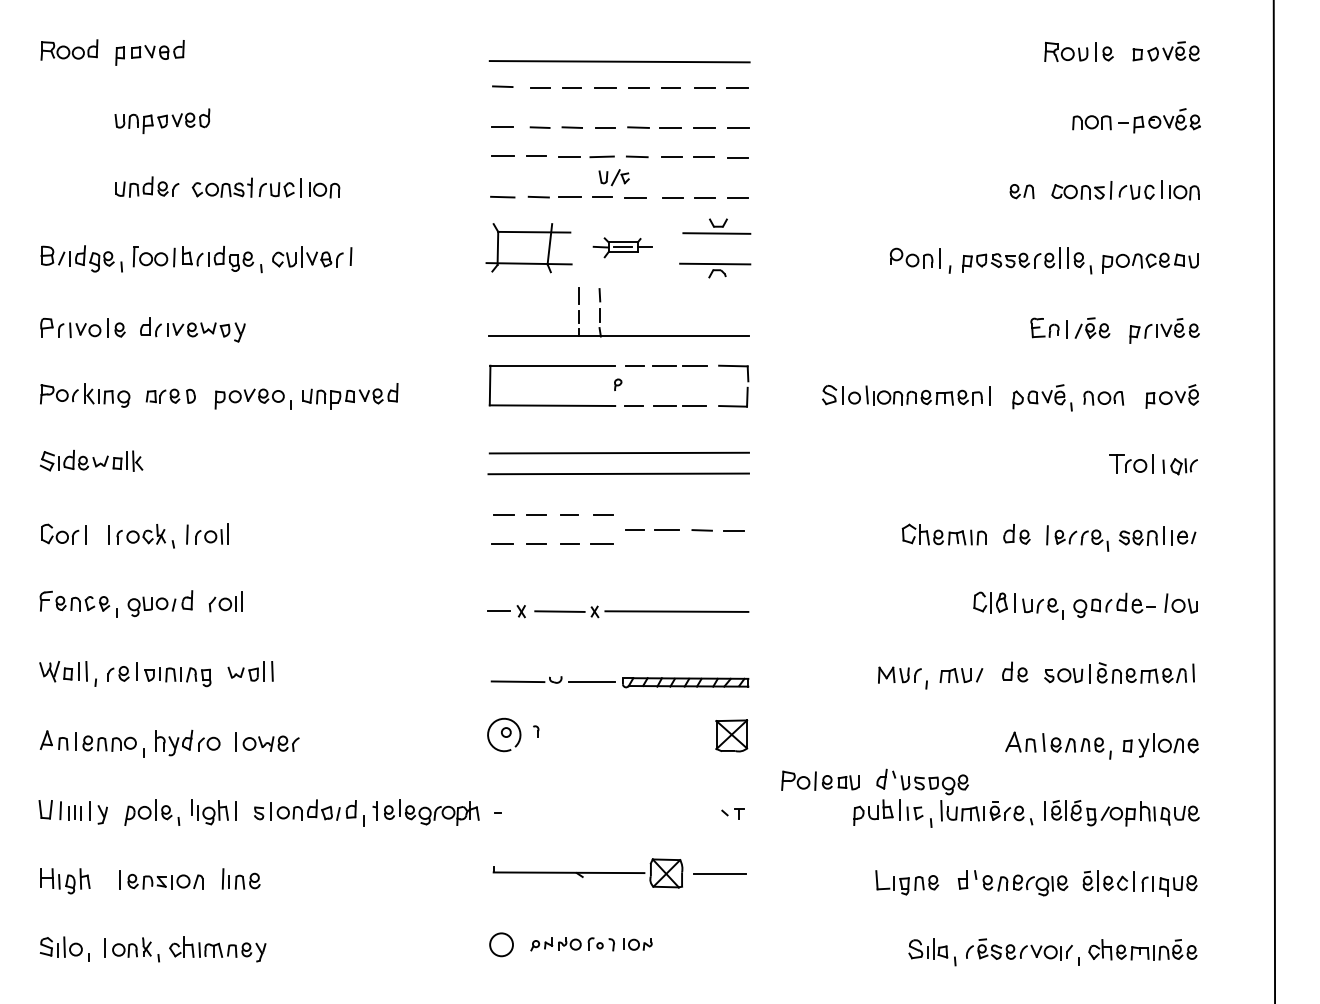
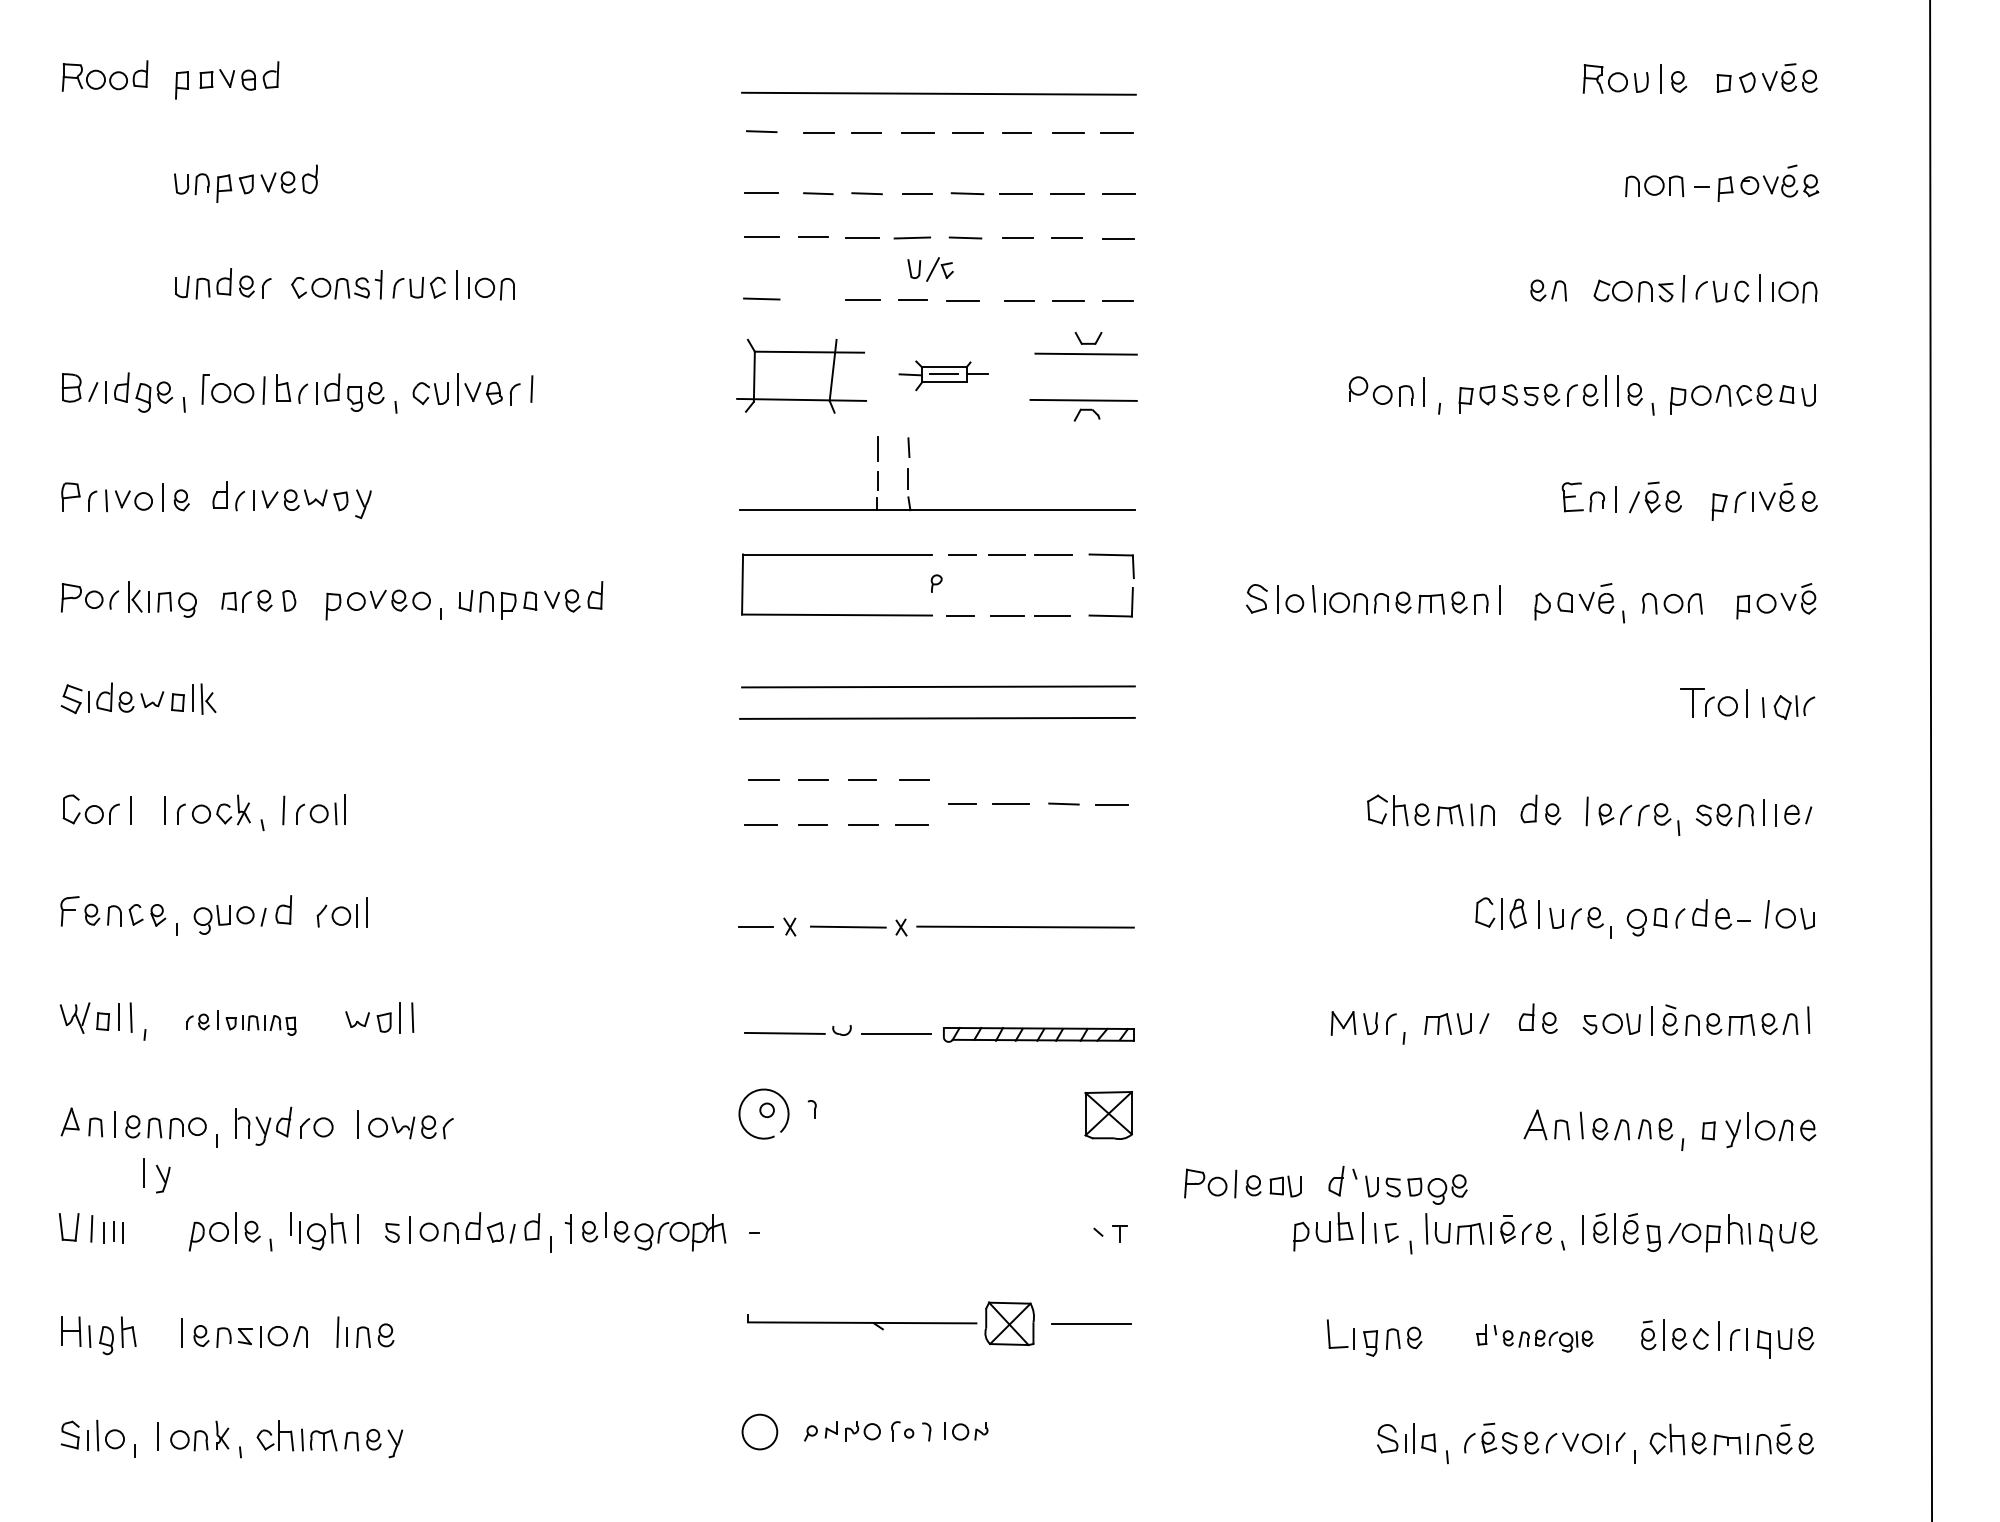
line: (538, 196) -> (815, 298), removed
part: (159, 674) -> (241, 1022), size x0.7
part: (98, 812) -> (156, 1175), moved
part: (1012, 883) -> (1534, 1339), size x0.7

